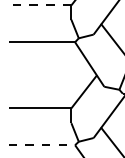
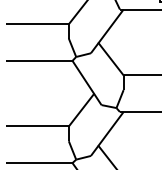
line: (39, 5) -> (37, 24), dashed -> solid
line: (41, 145) -> (39, 163), dashed -> solid

